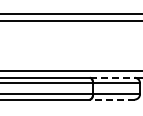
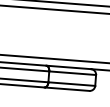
line: (112, 77) -> (69, 67), dashed -> solid
line: (111, 99) -> (66, 89), dashed -> solid

